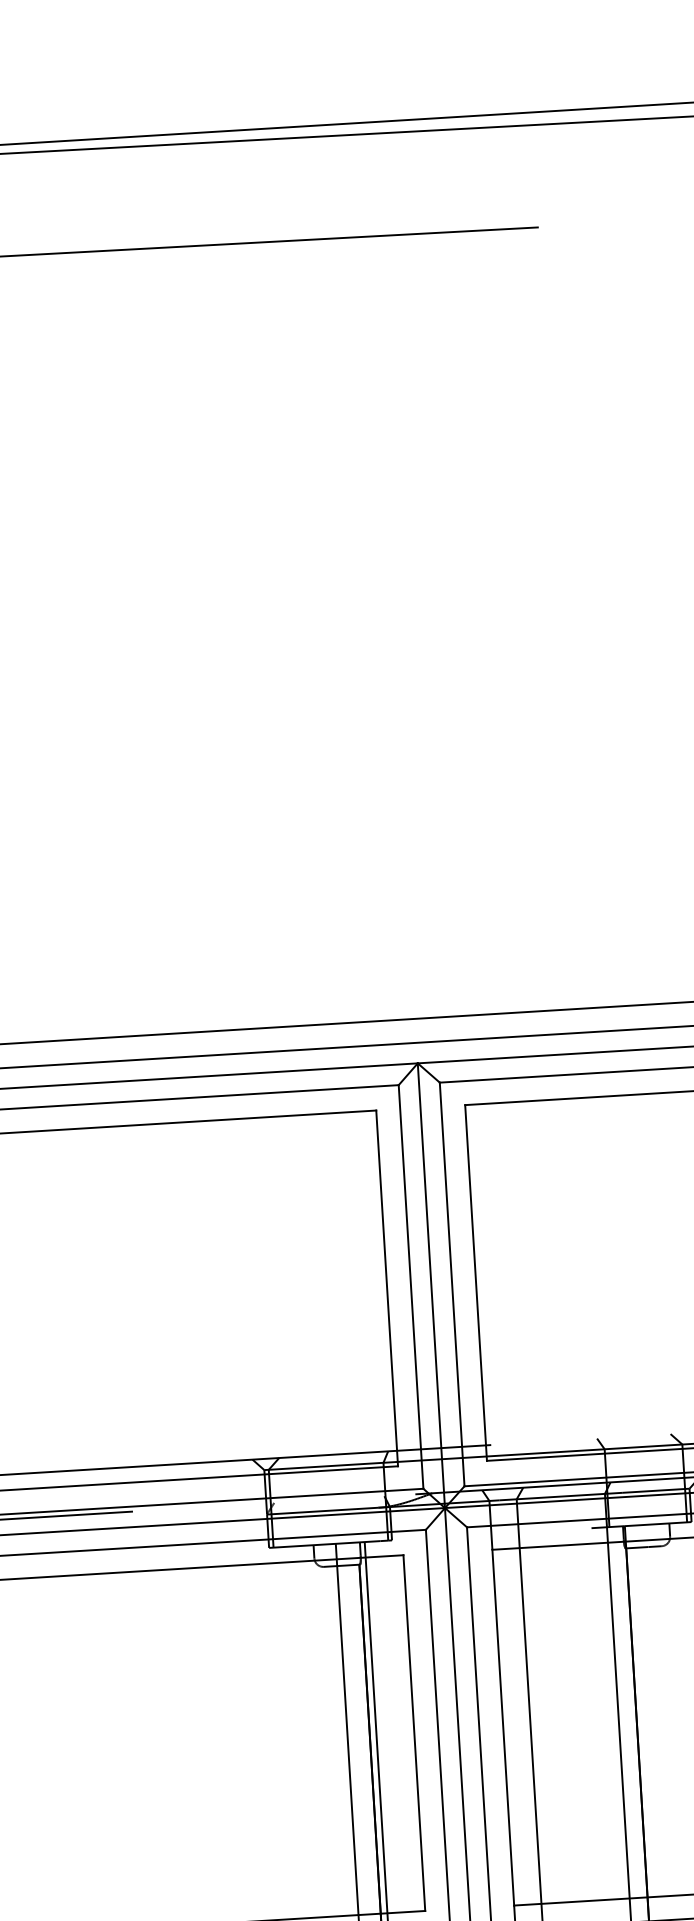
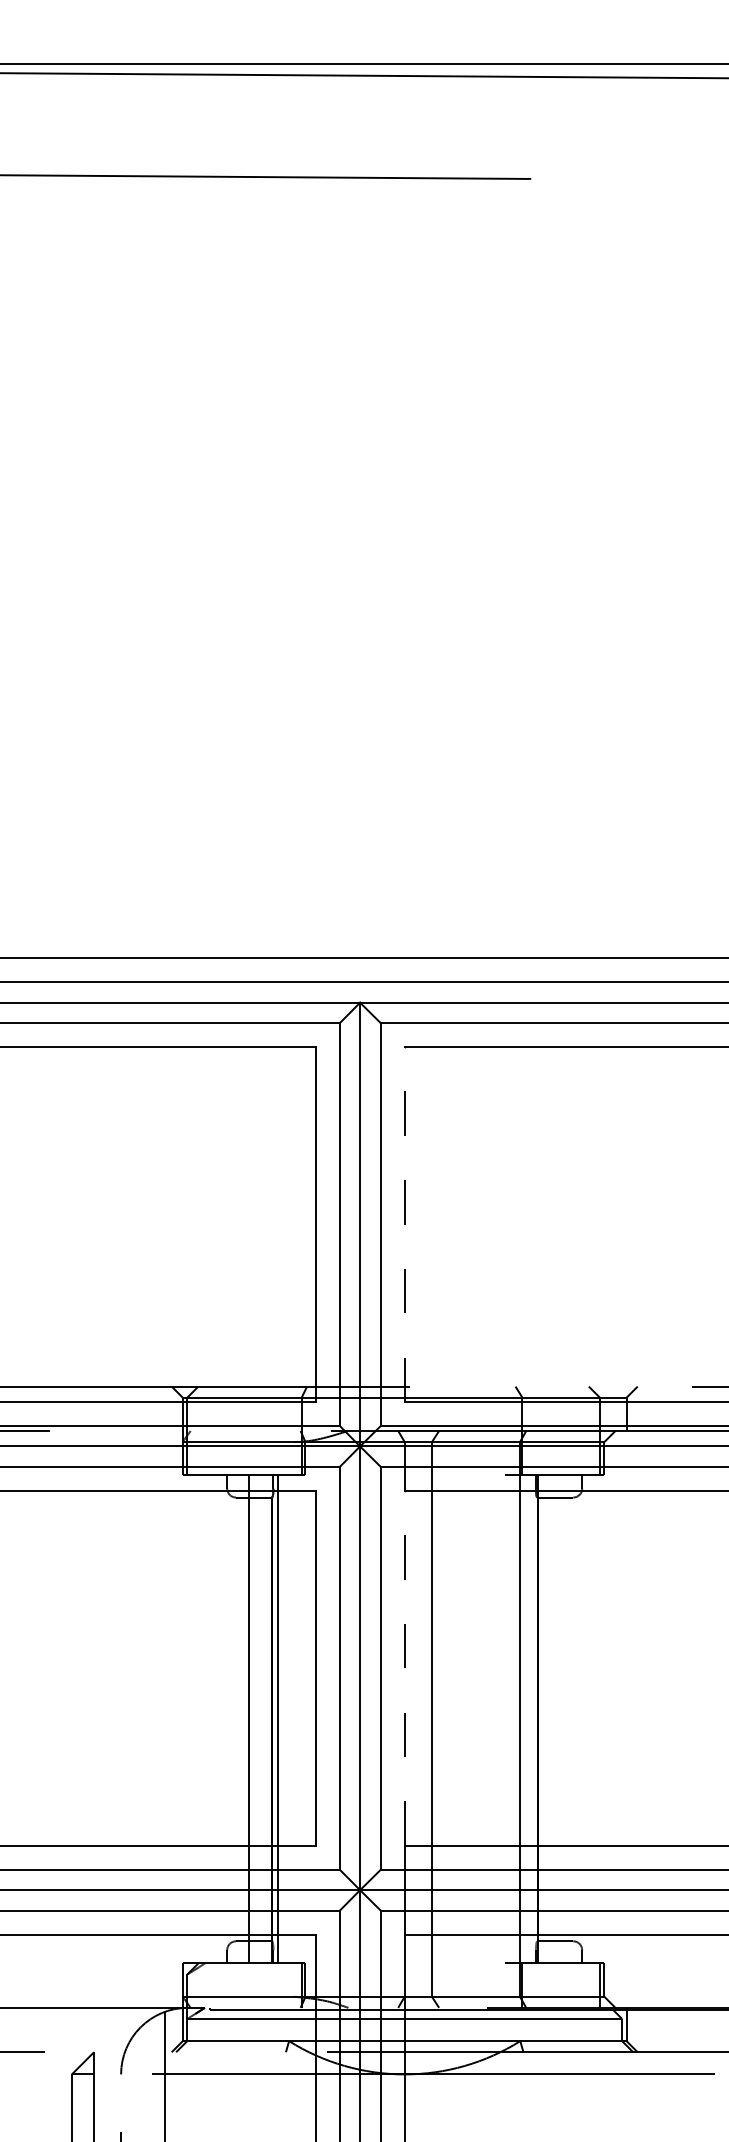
line: (475, 1282) -> (404, 1224), solid -> dashed
line: (503, 1726) -> (404, 1667), solid -> dashed

